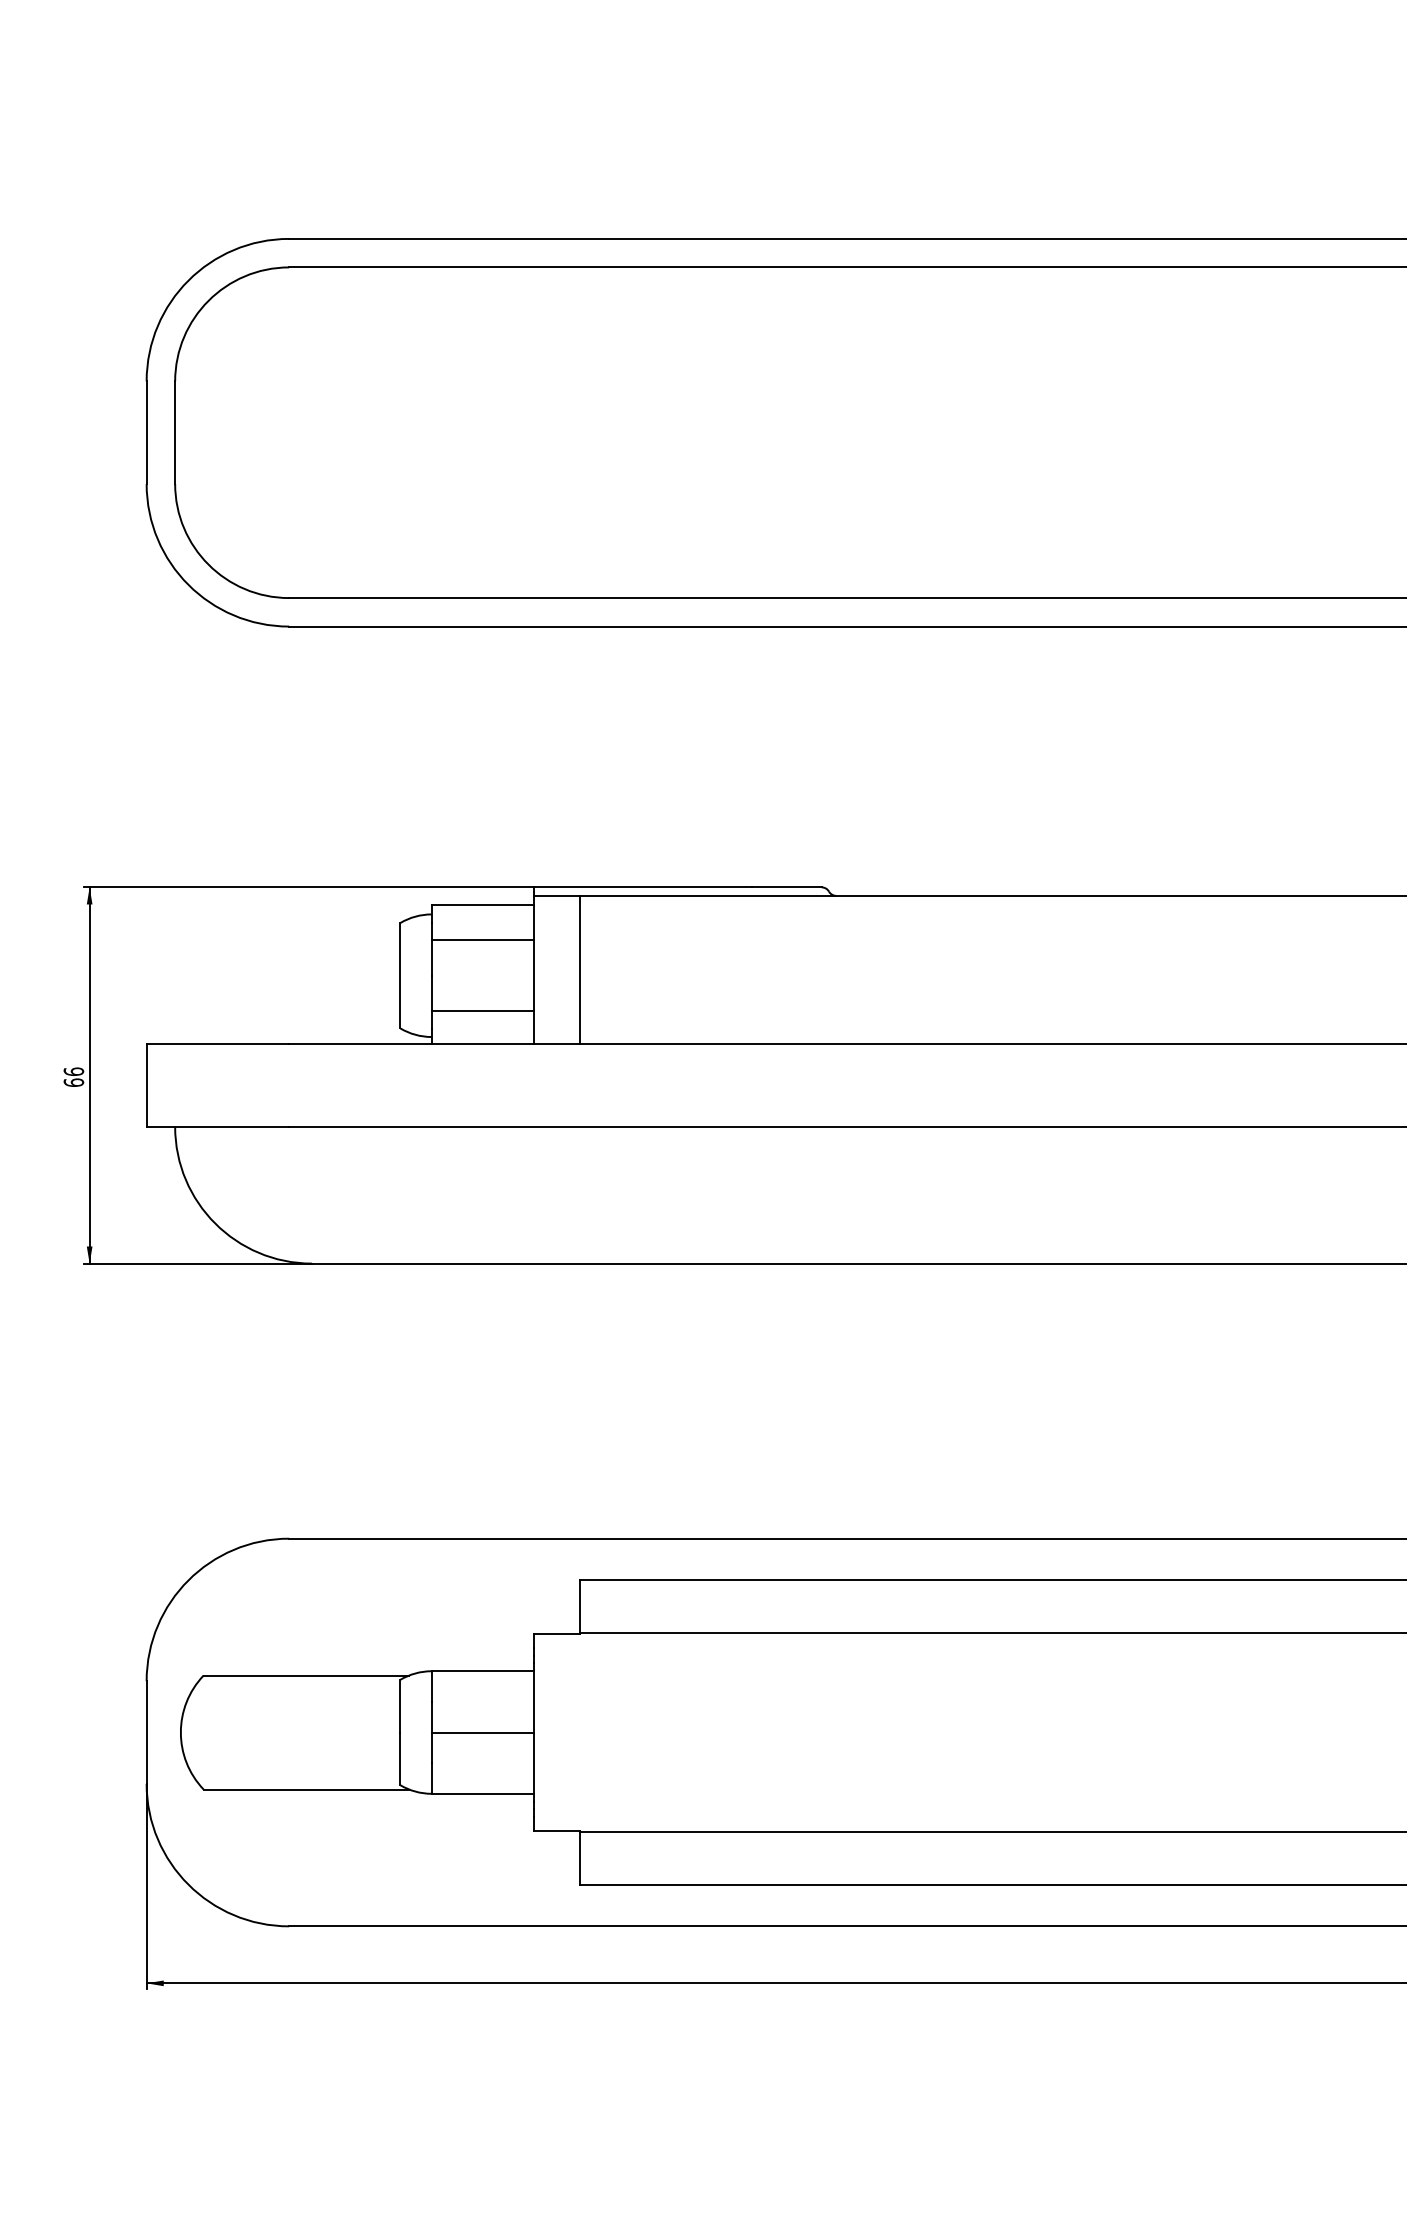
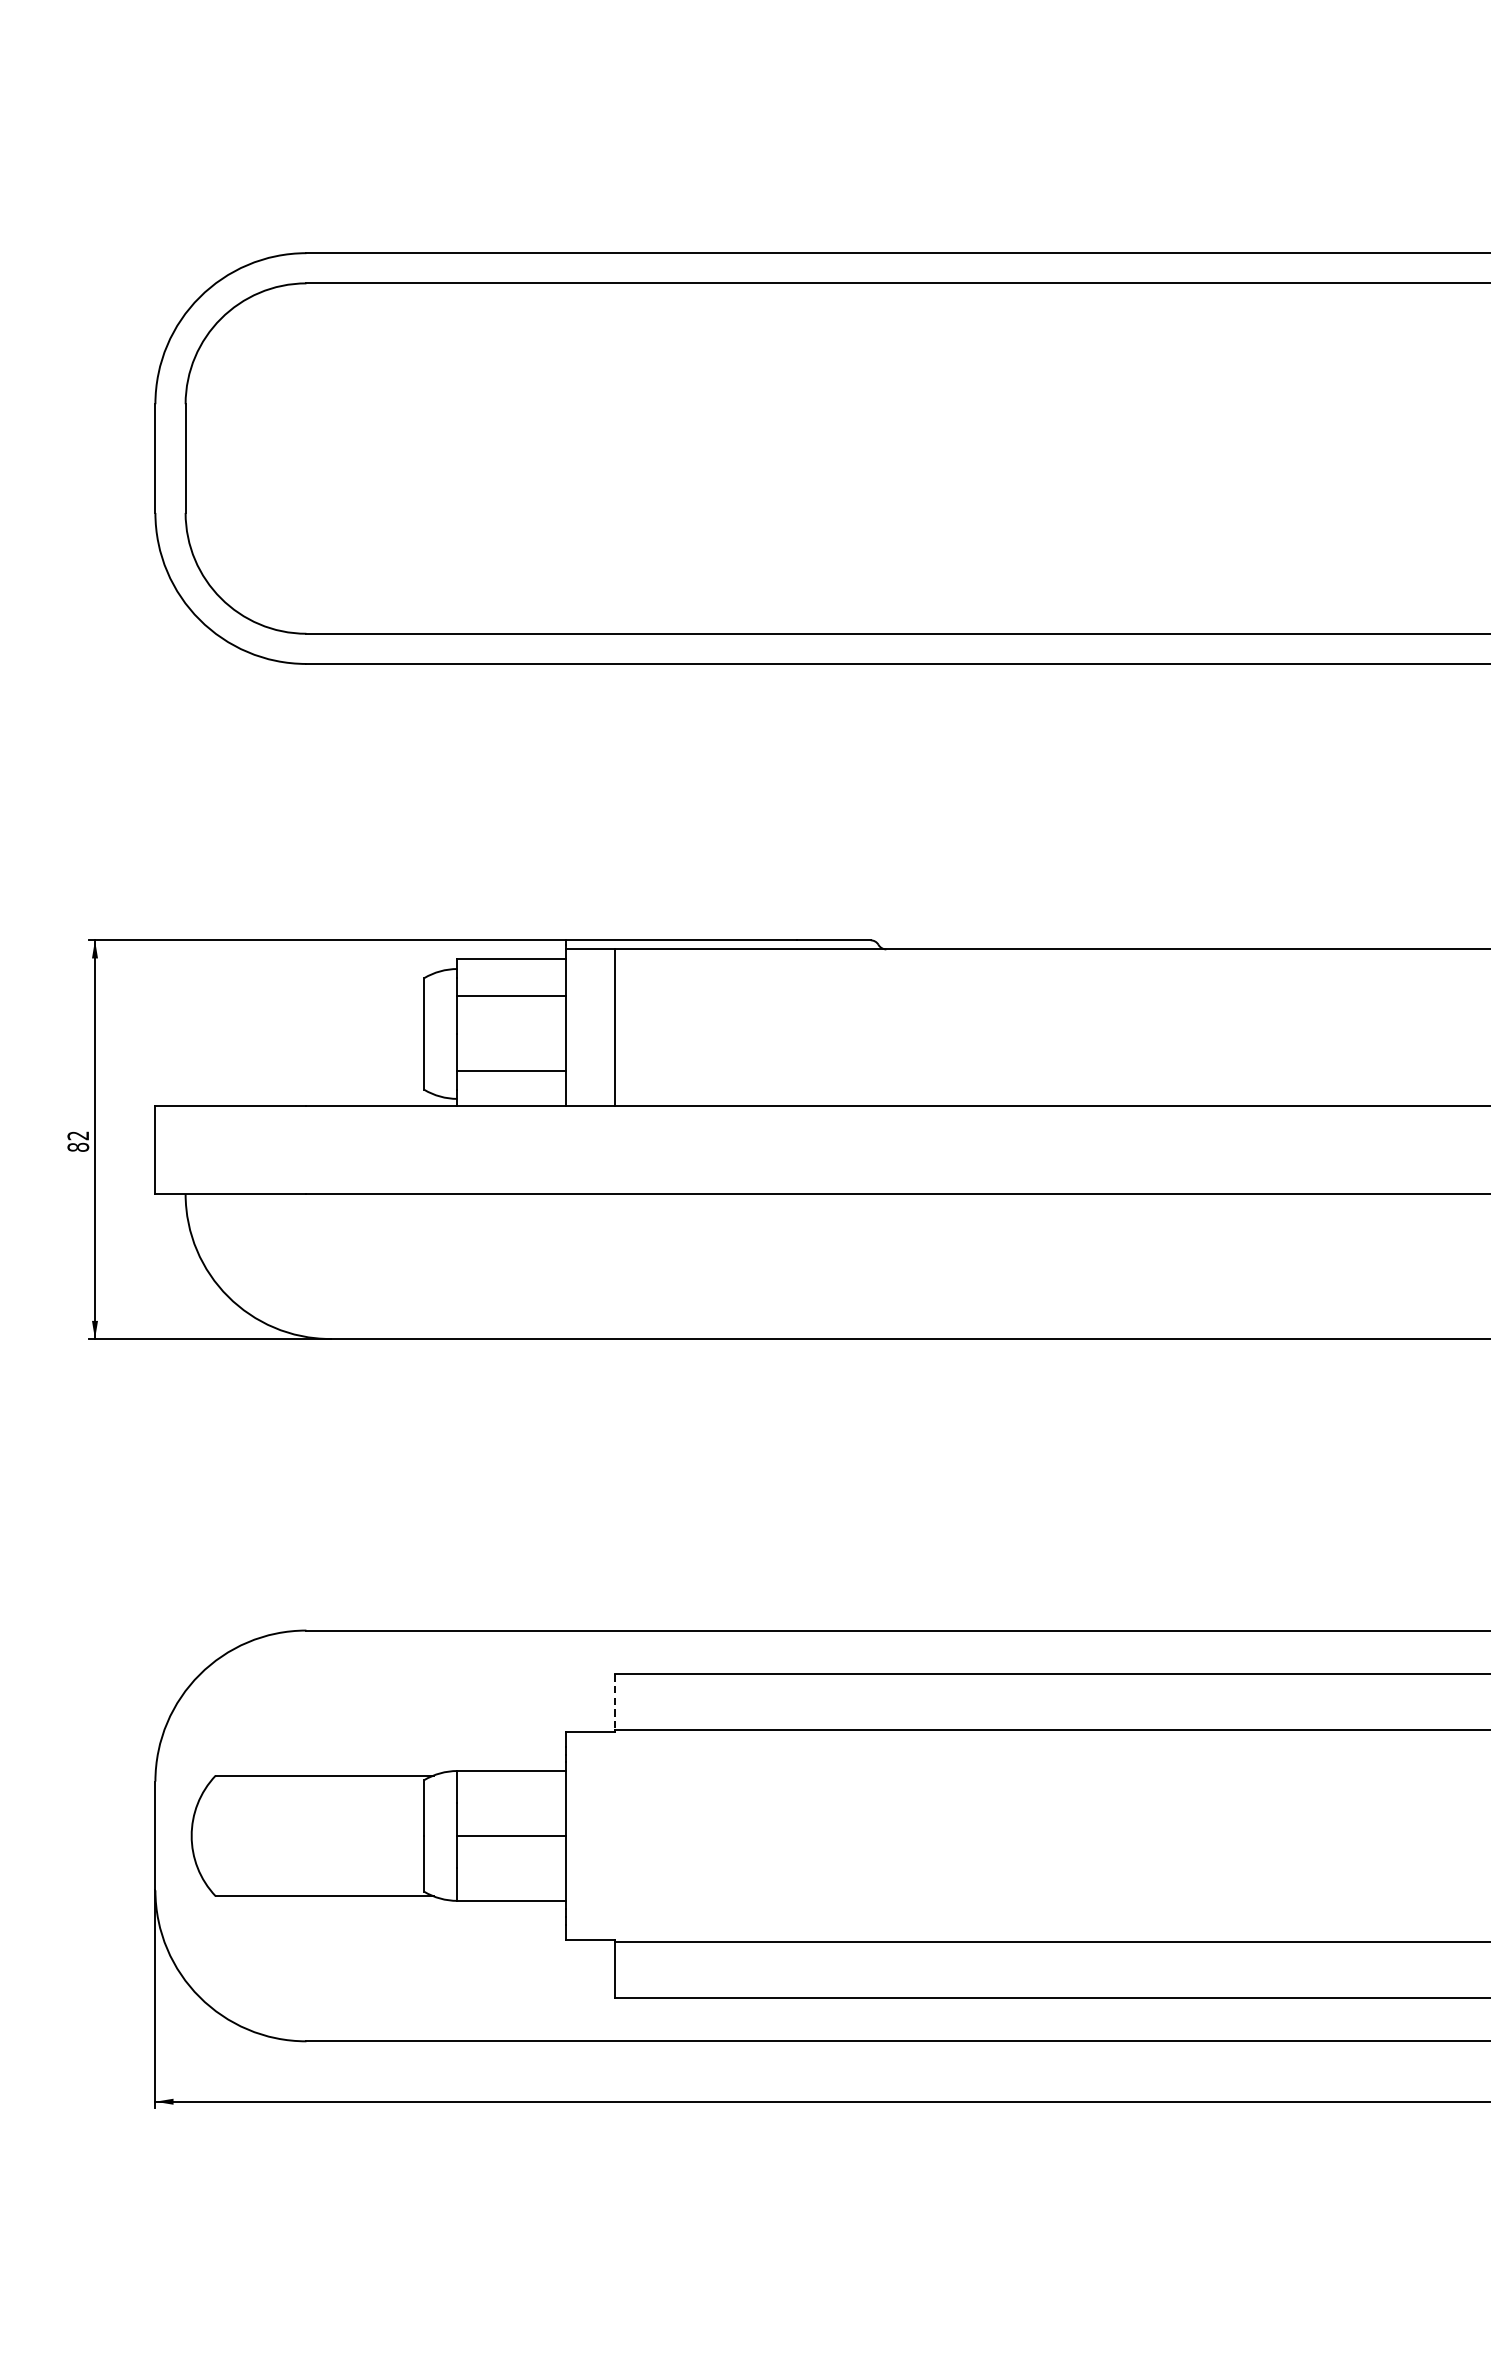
text: (73, 1076) -> (77, 1140), 66 -> 82
line: (579, 1606) -> (614, 1702), solid -> dashed

